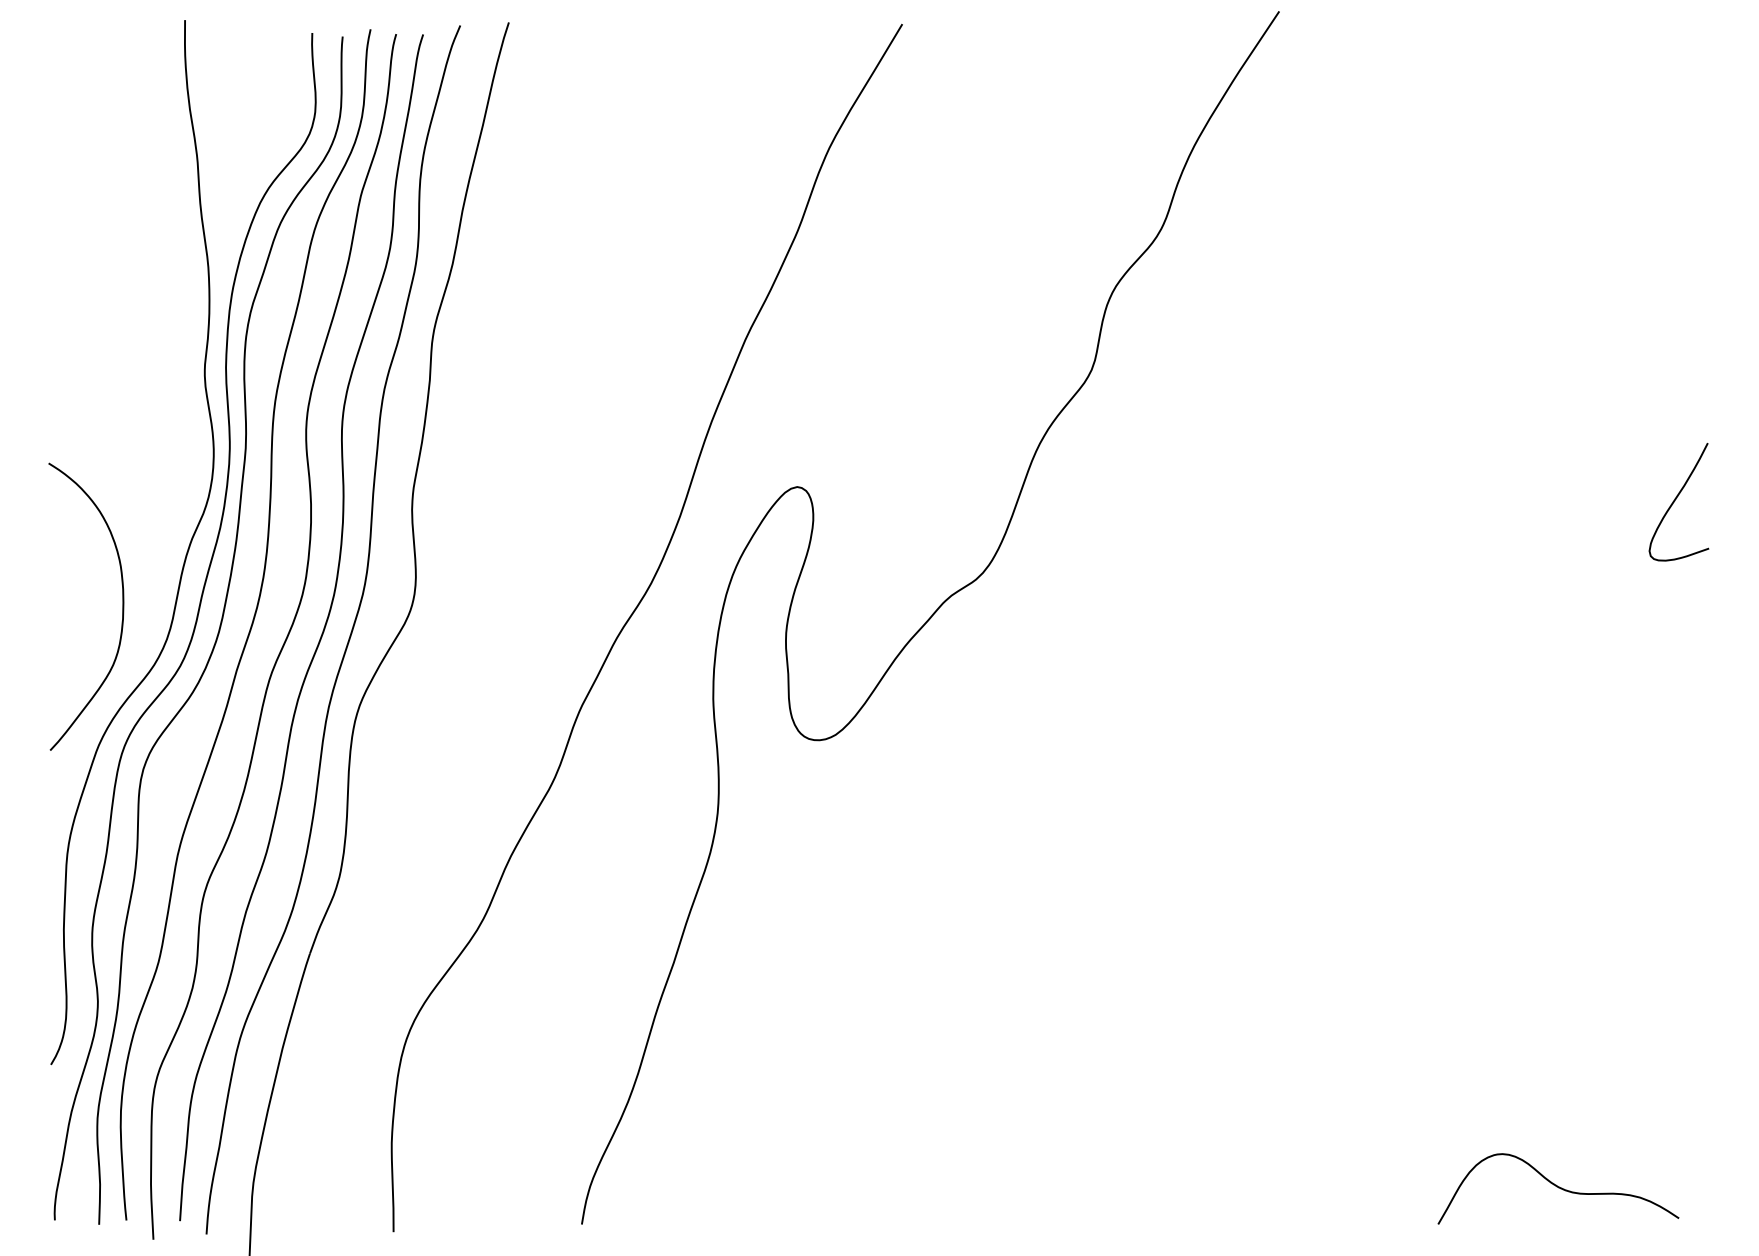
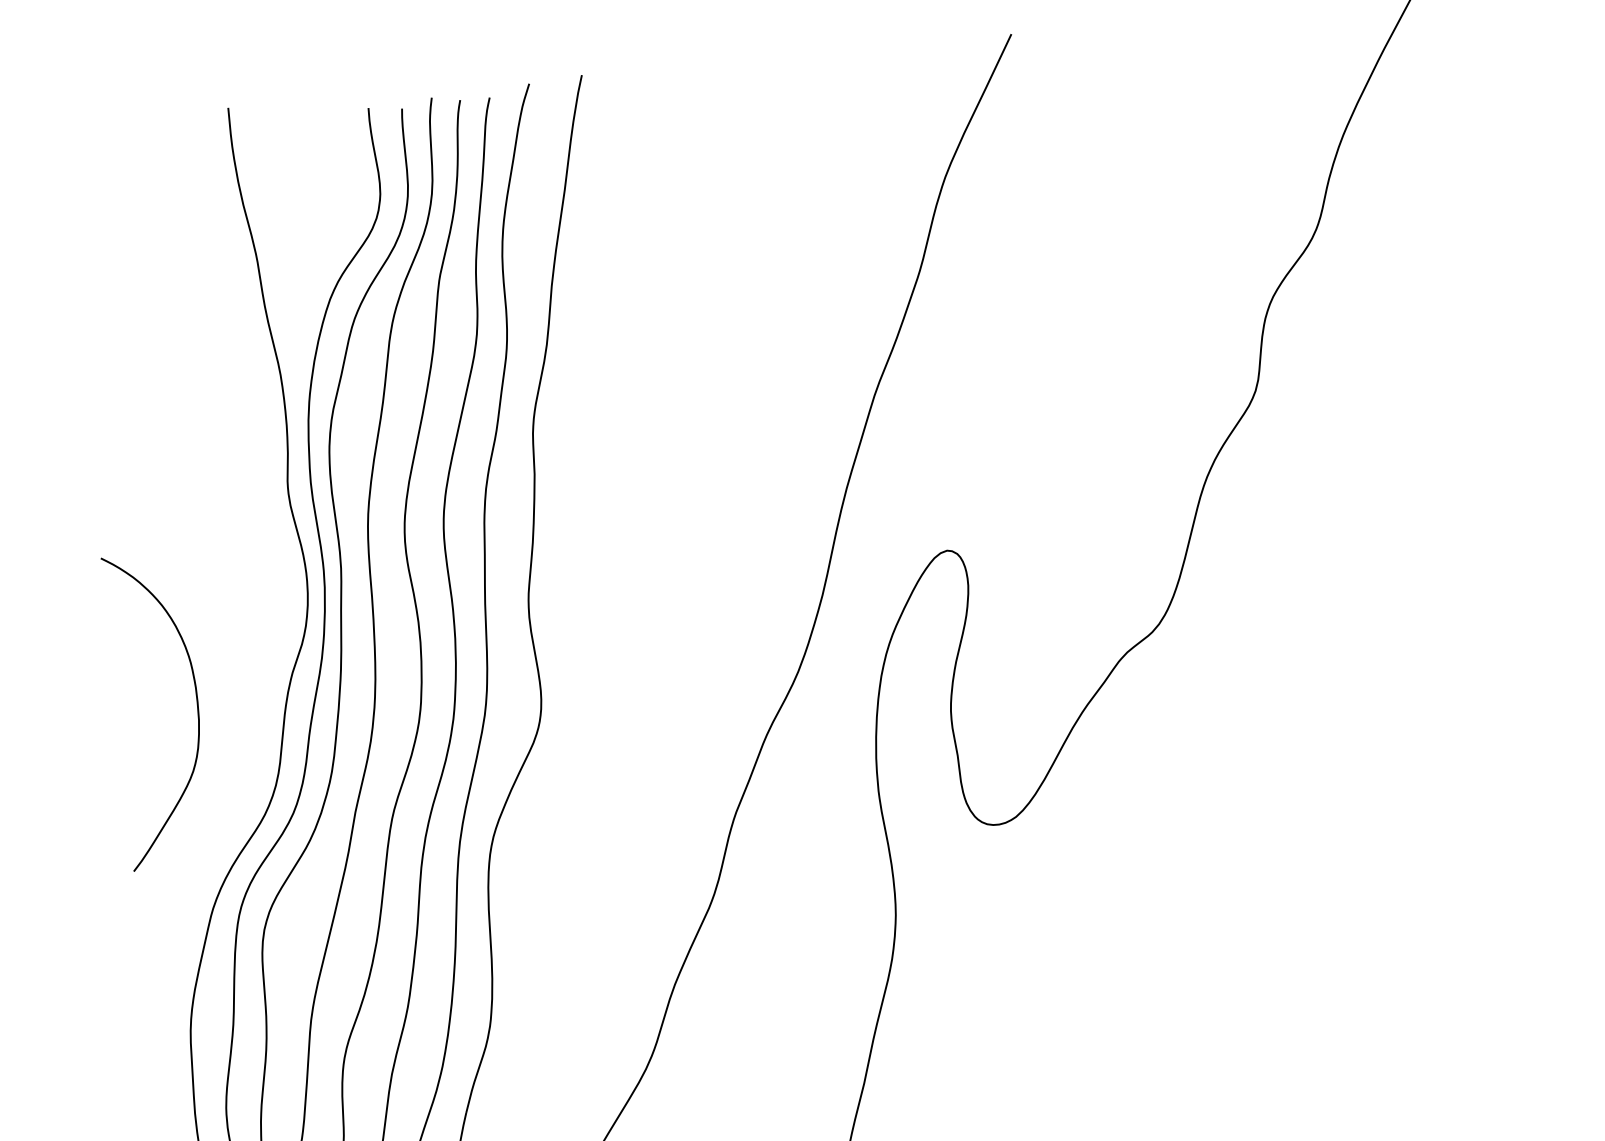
curve: (122, 606) -> (197, 706), moved

